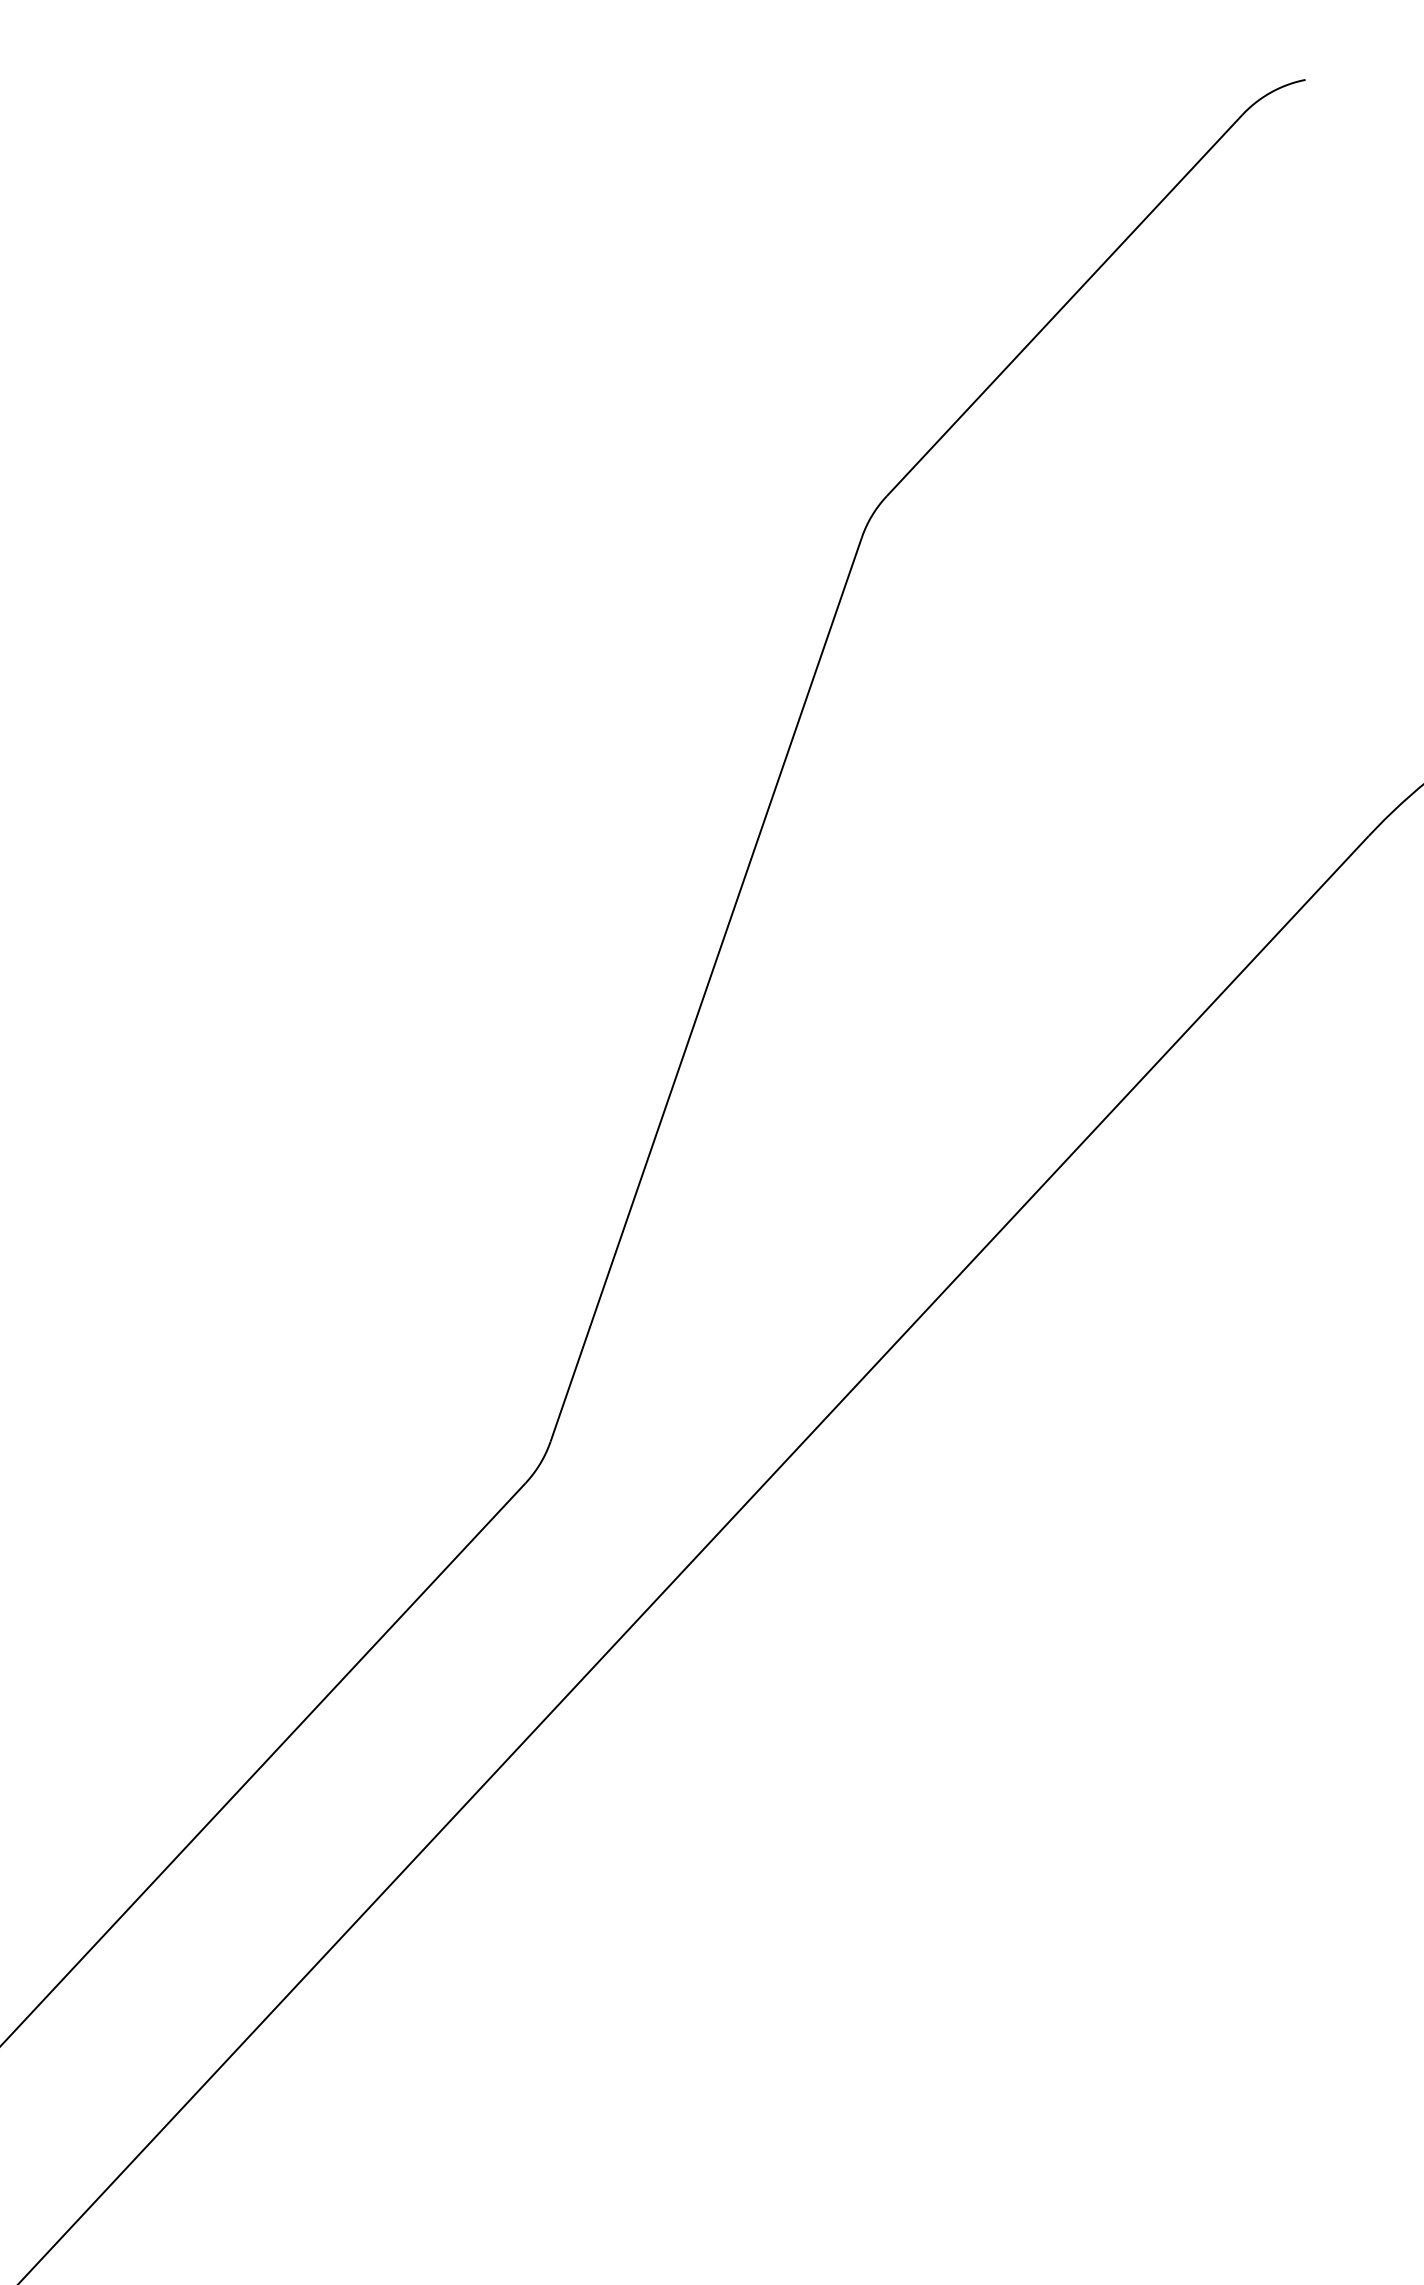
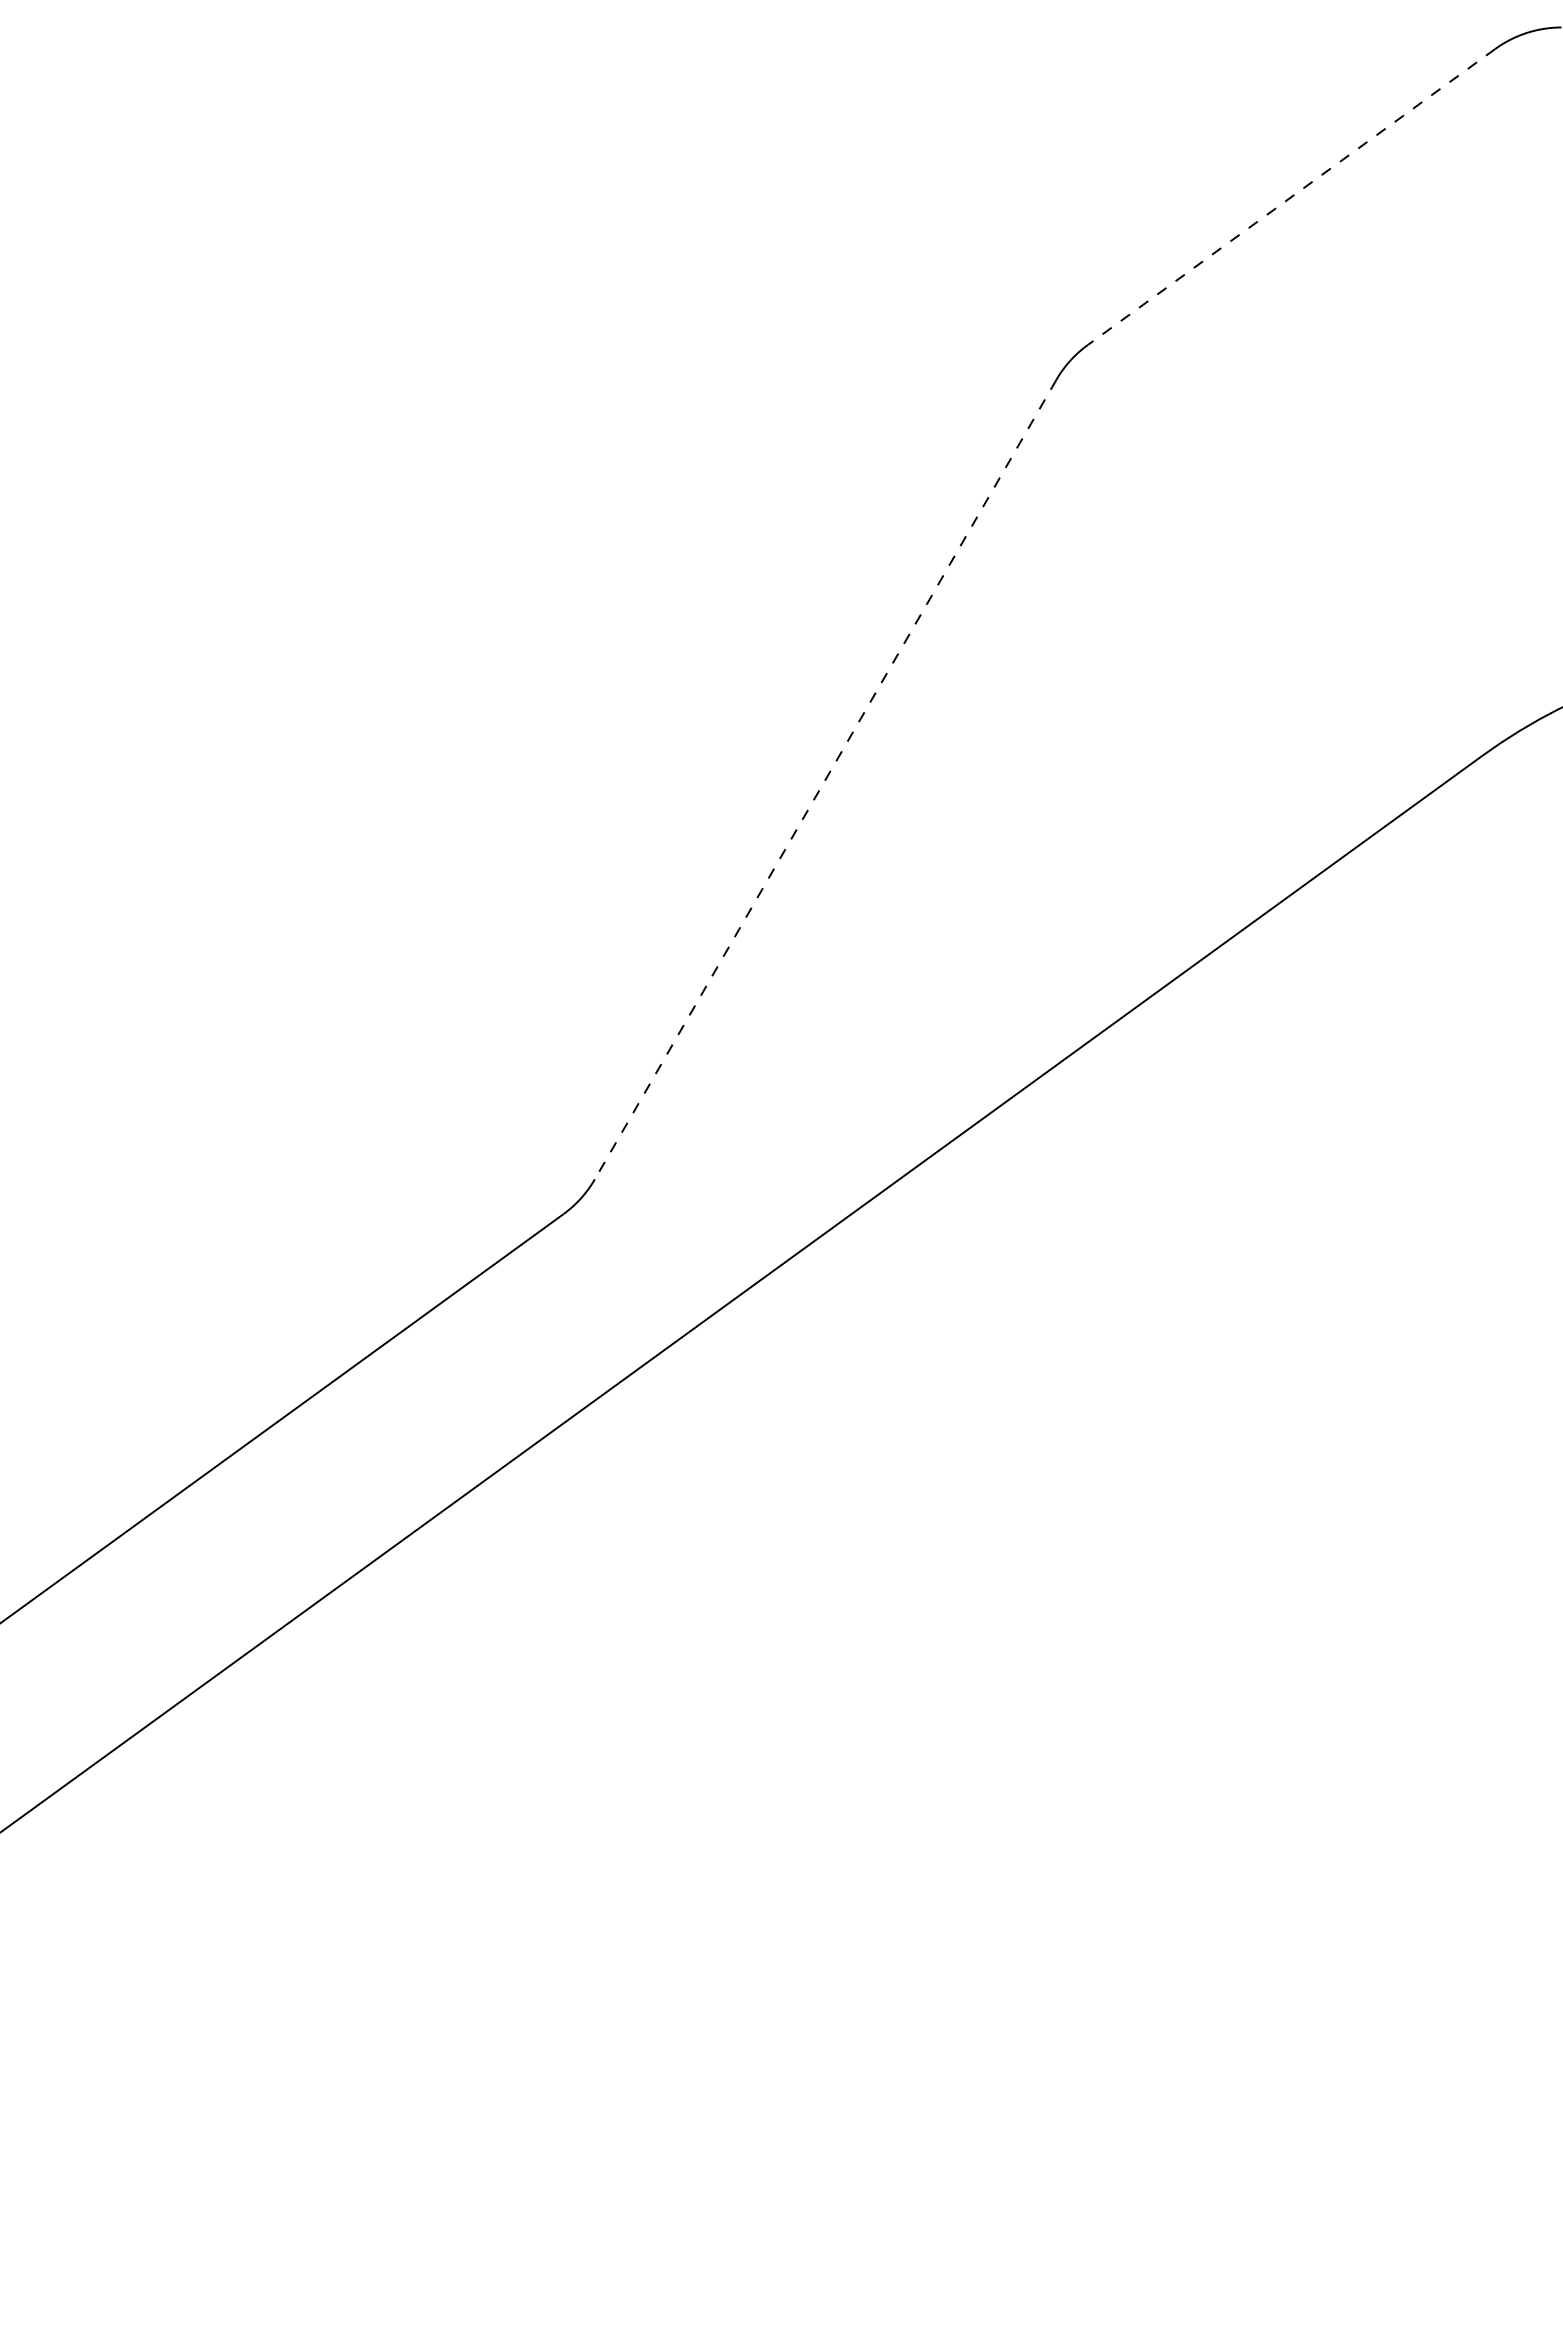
line: (1064, 306) -> (1291, 197), solid -> dashed
line: (706, 989) -> (825, 779), solid -> dashed

